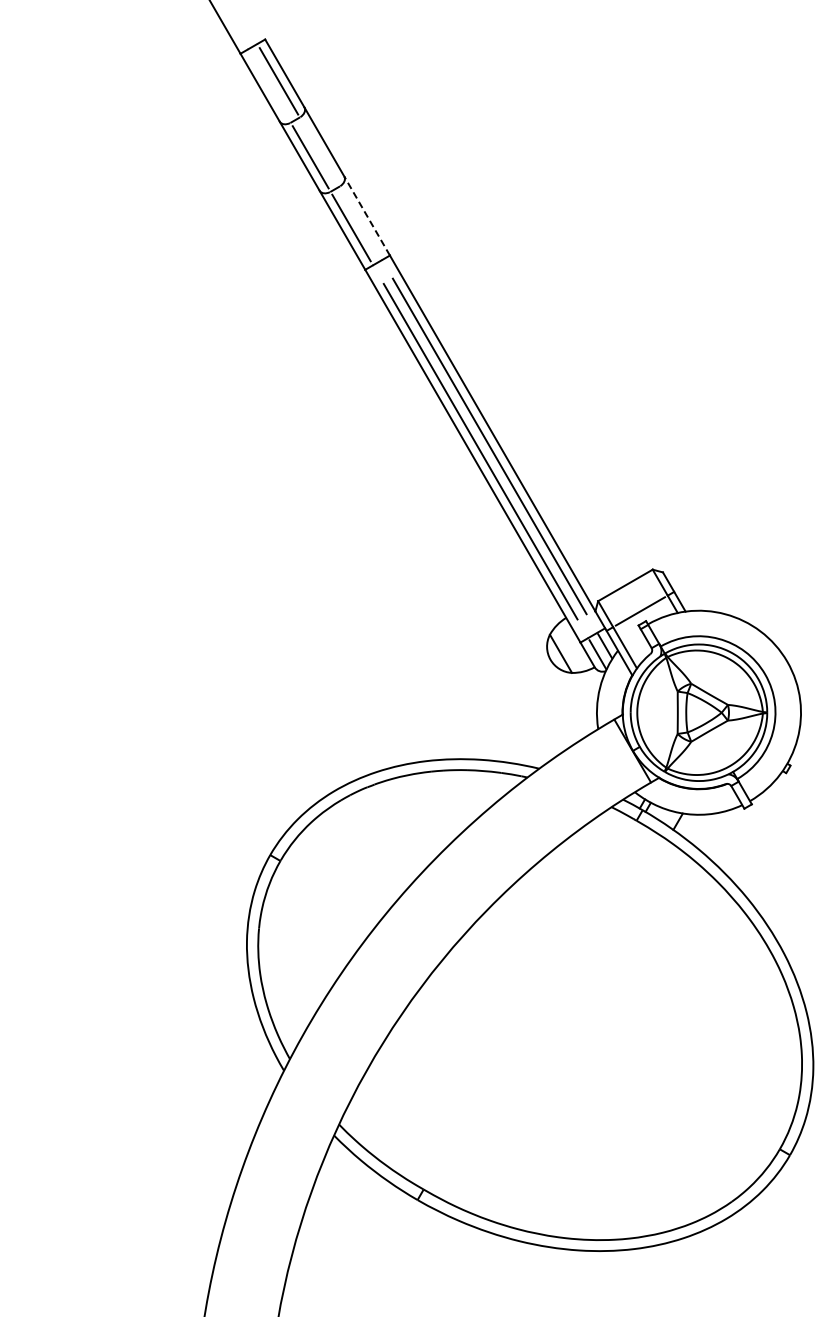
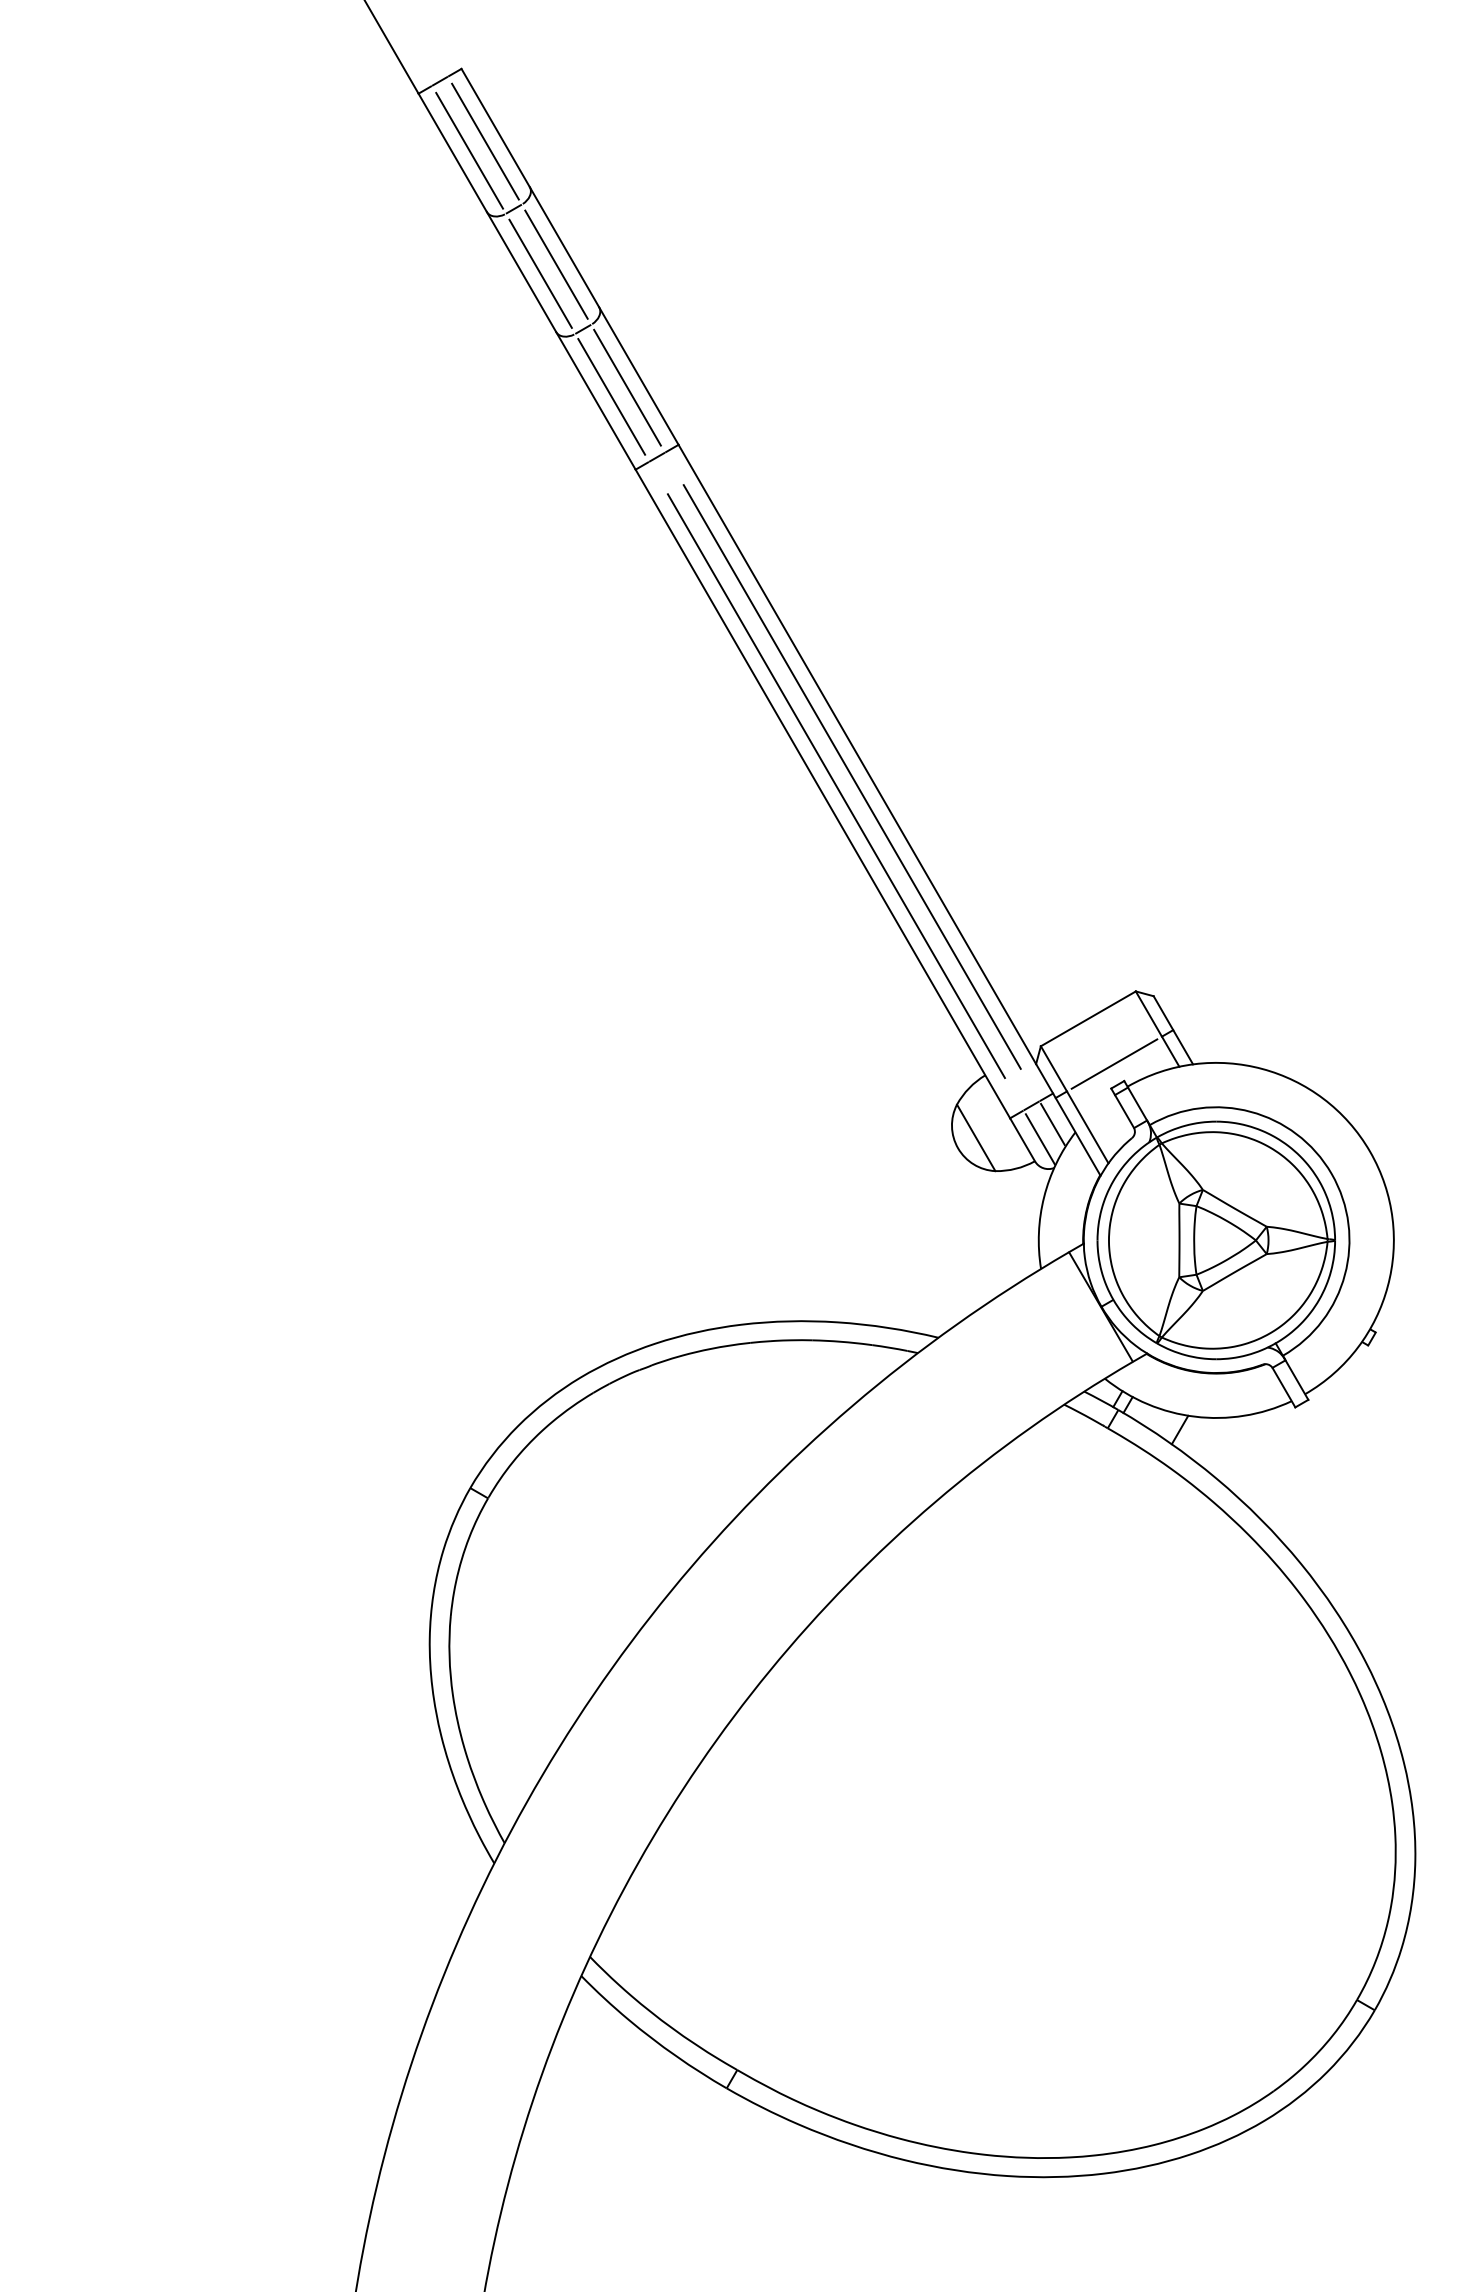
line: (269, 86) -> (468, 150), added
line: (319, 151) -> (555, 263), added
line: (367, 216) -> (639, 376), dashed -> solid
line: (360, 222) -> (627, 387), added

